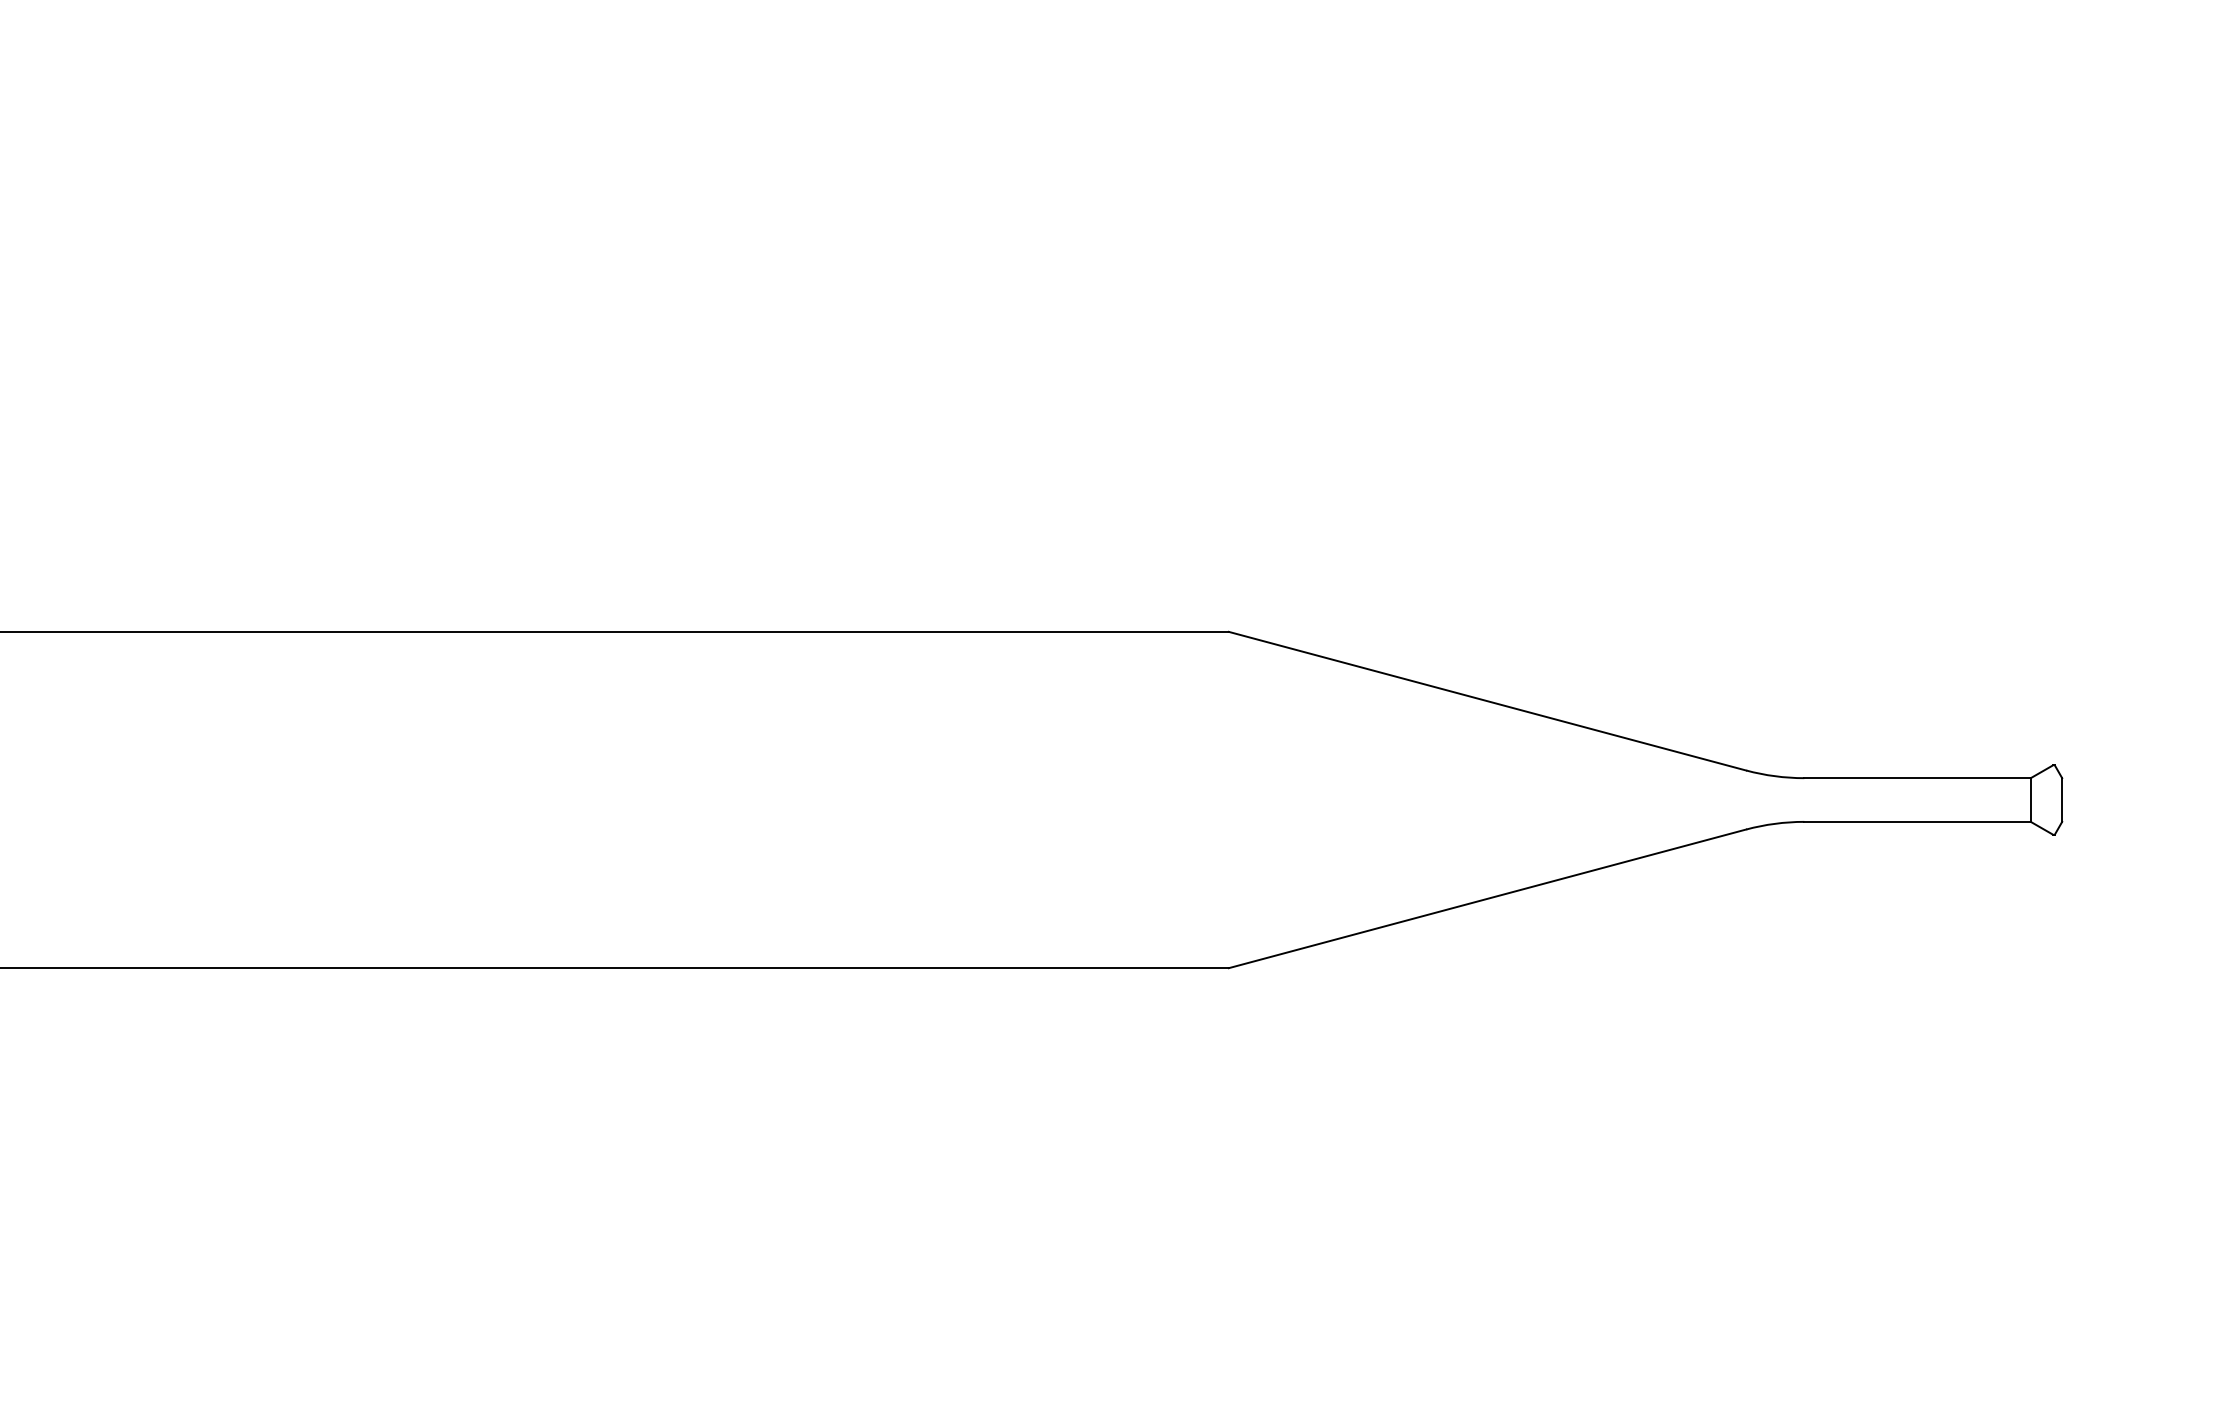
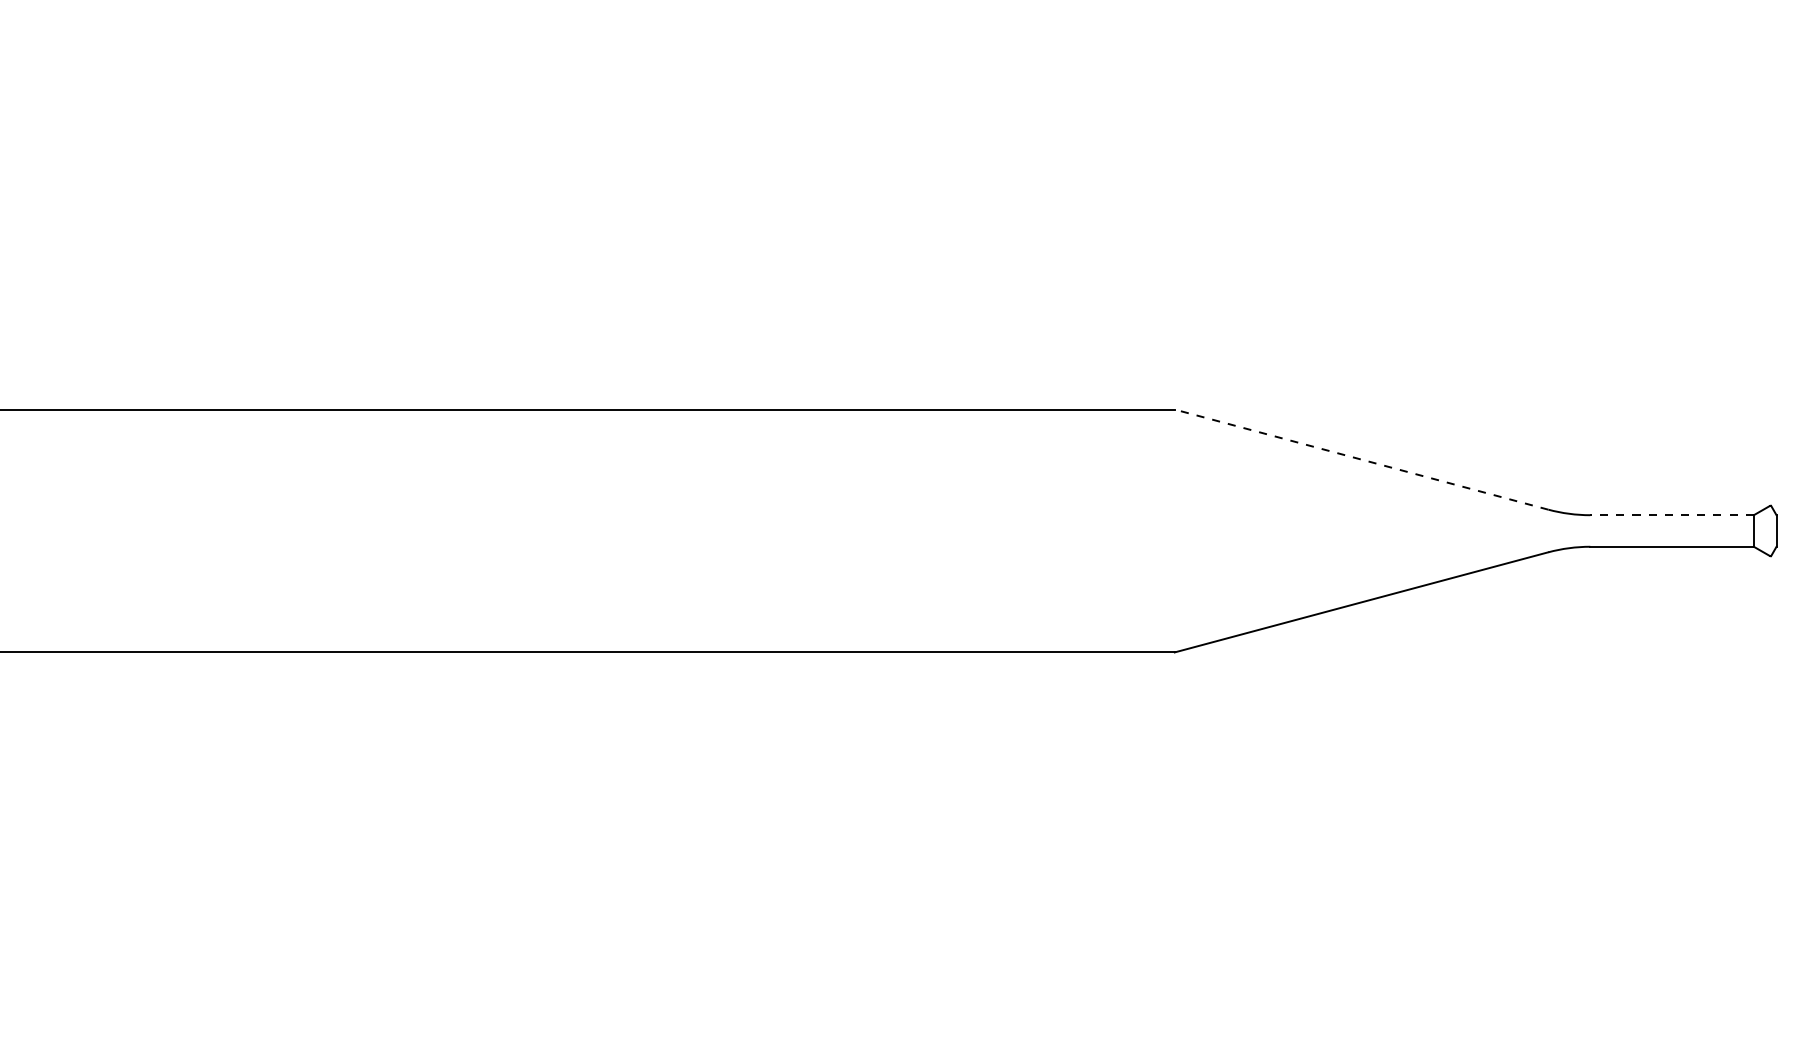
line: (1487, 701) -> (1361, 459), solid -> dashed
line: (1918, 778) -> (1672, 515), solid -> dashed

